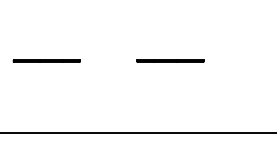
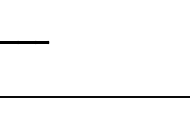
line: (170, 60) -> (117, 41), removed

